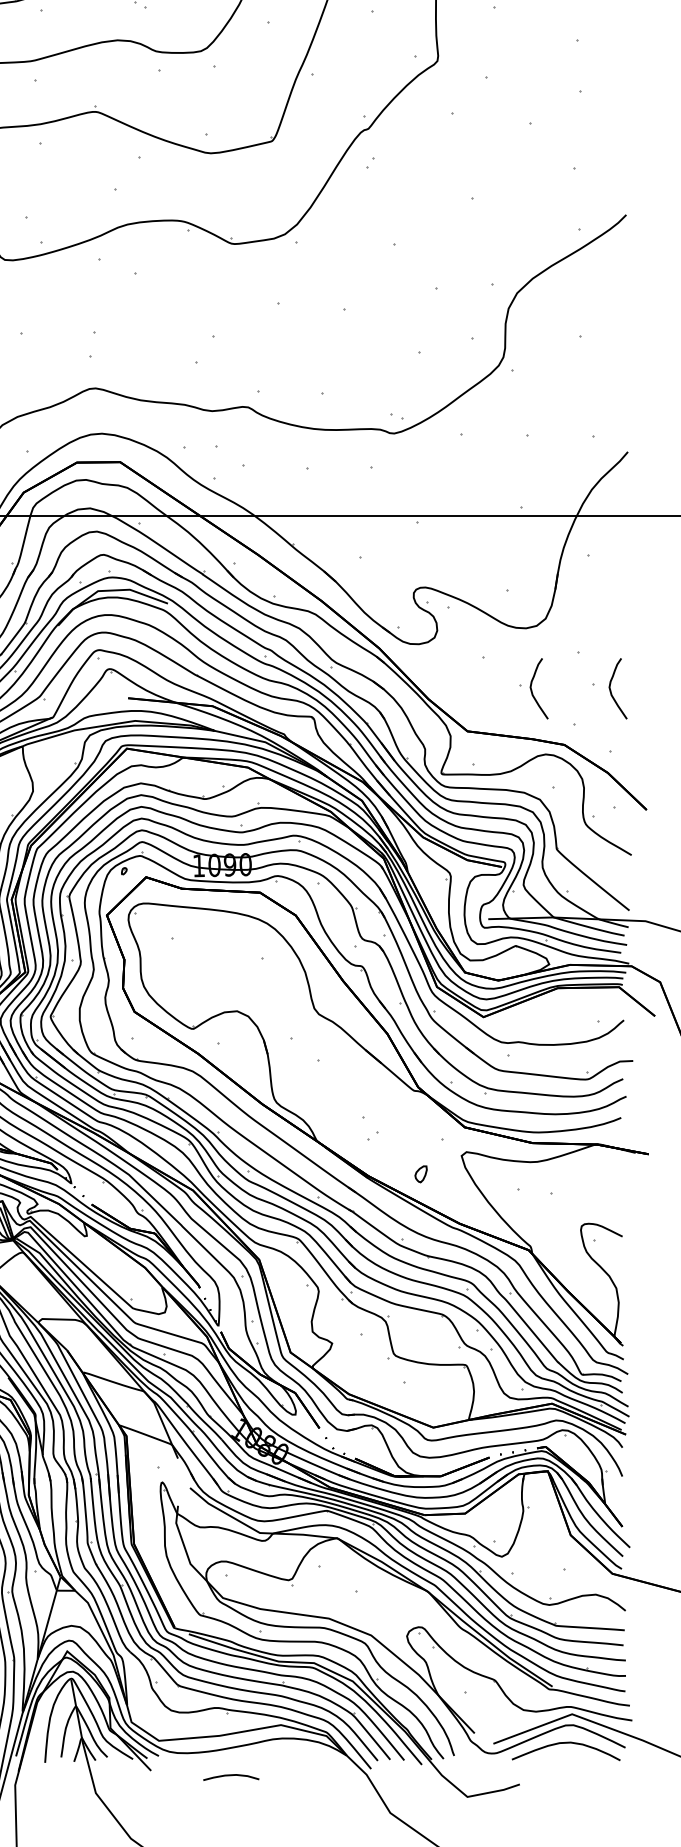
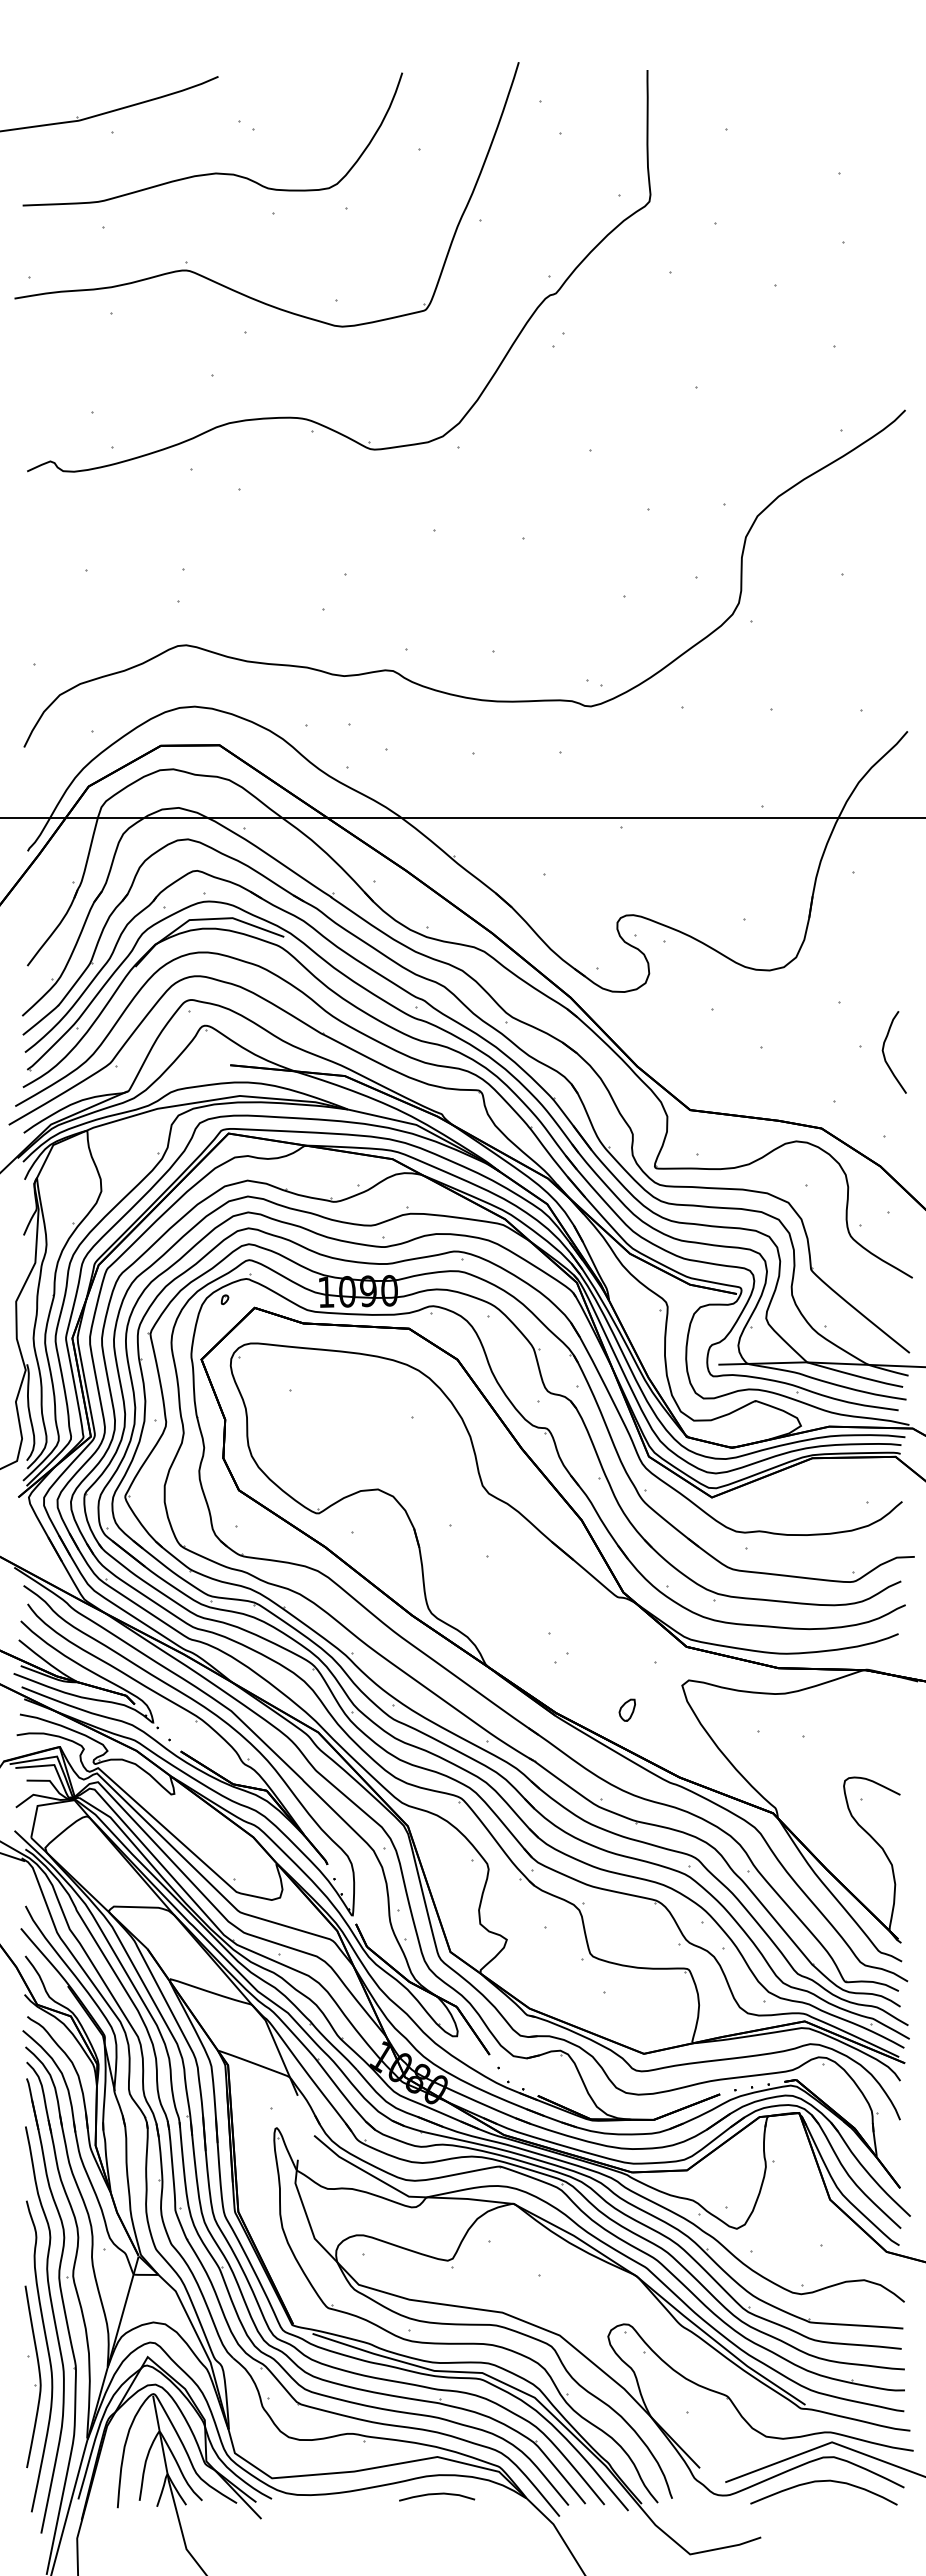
curve: (532, 691) -> (778, 1056), removed
curve: (231, 1775) -> (437, 2494), moved

